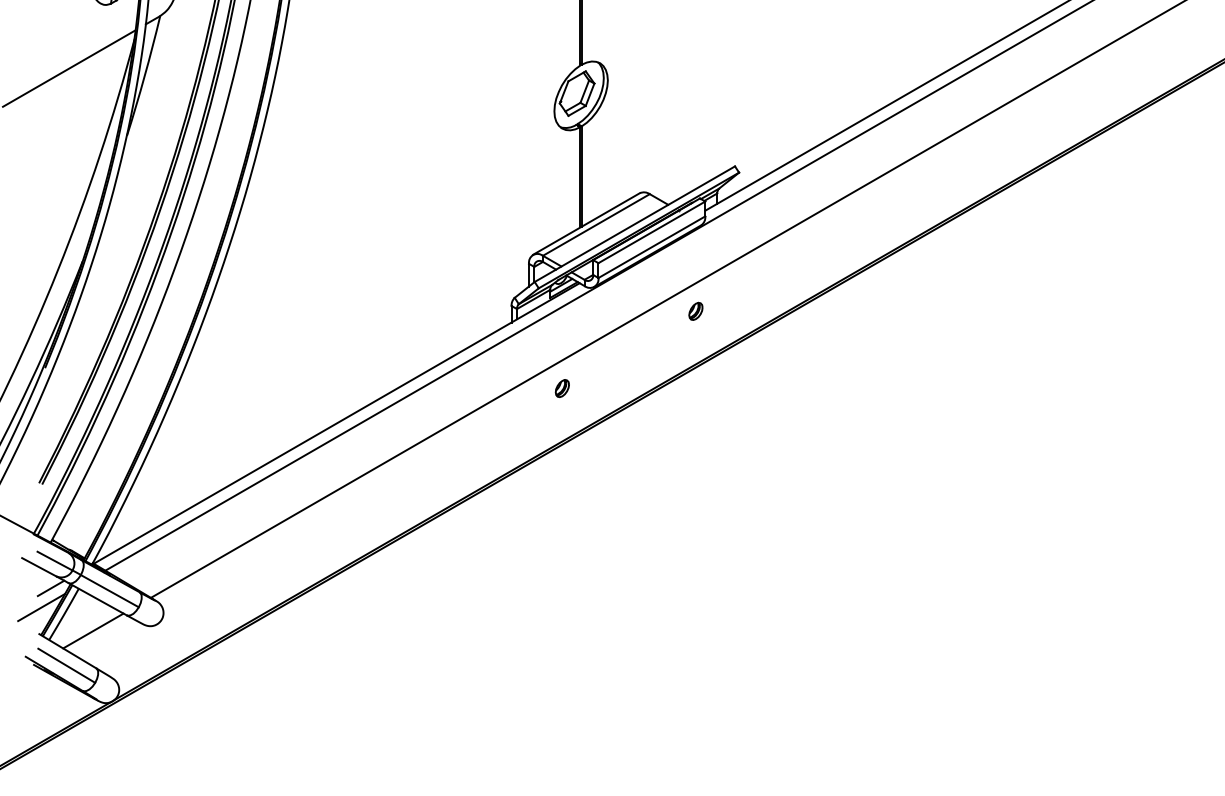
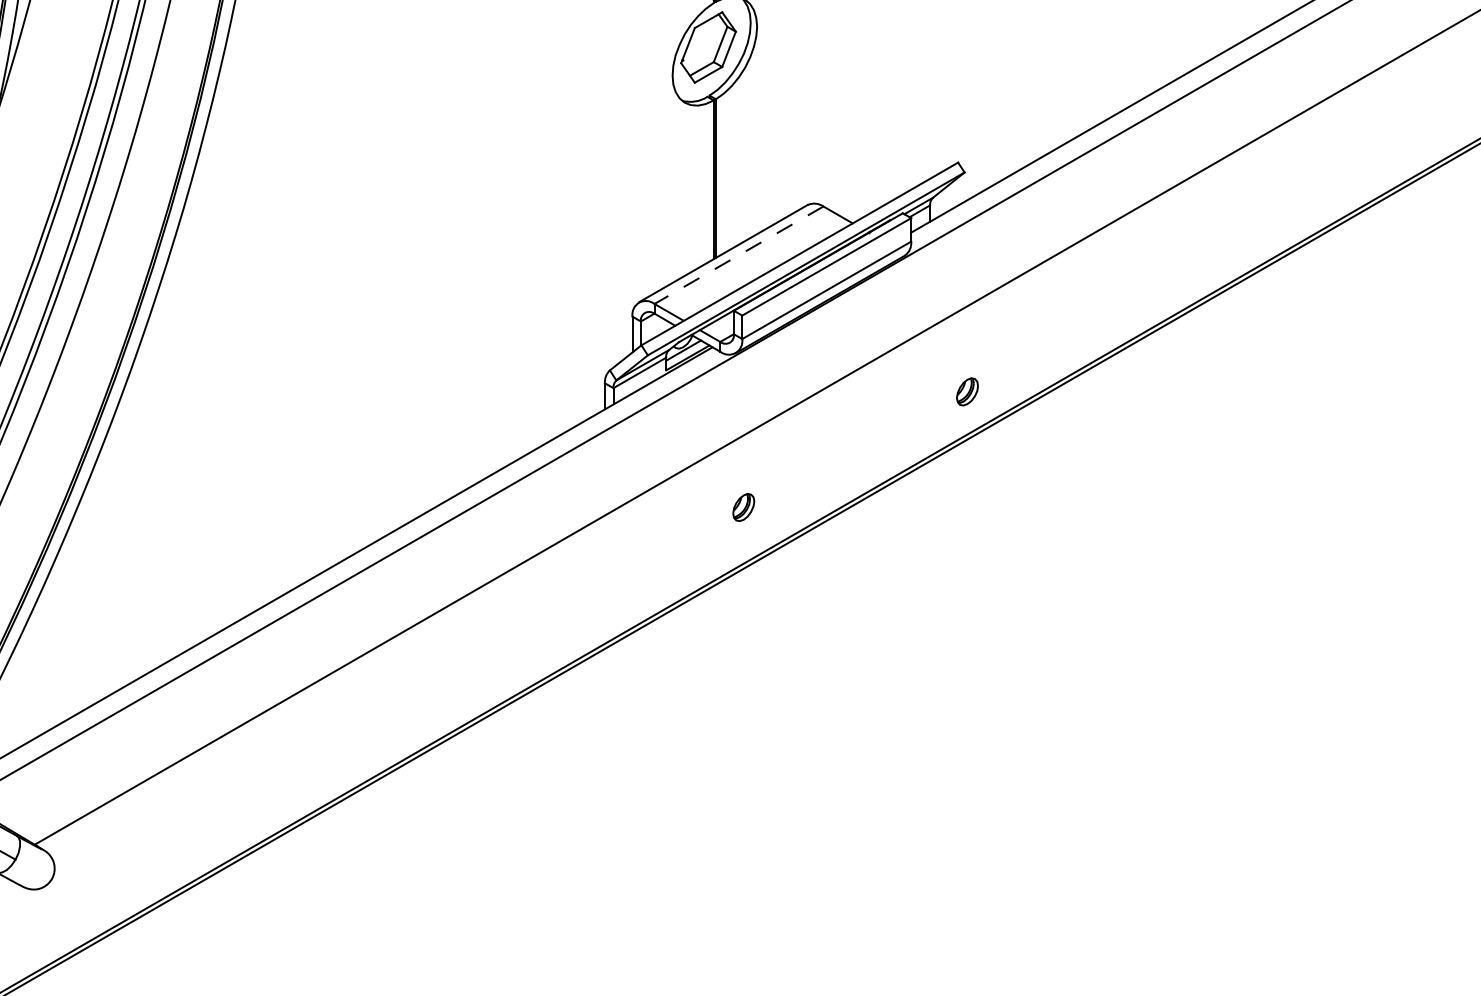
line: (596, 225) -> (739, 256), solid -> dashed
part: (695, 310) -> (966, 390), moved
part: (561, 388) -> (742, 507), moved

